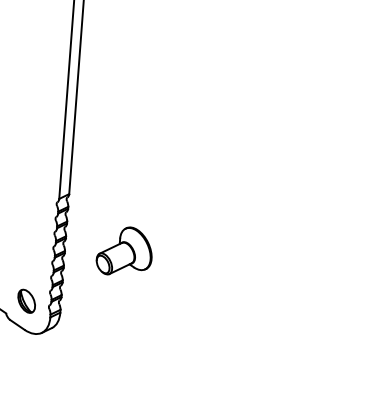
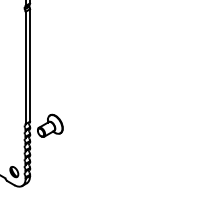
part: (125, 250) -> (50, 125), moved

